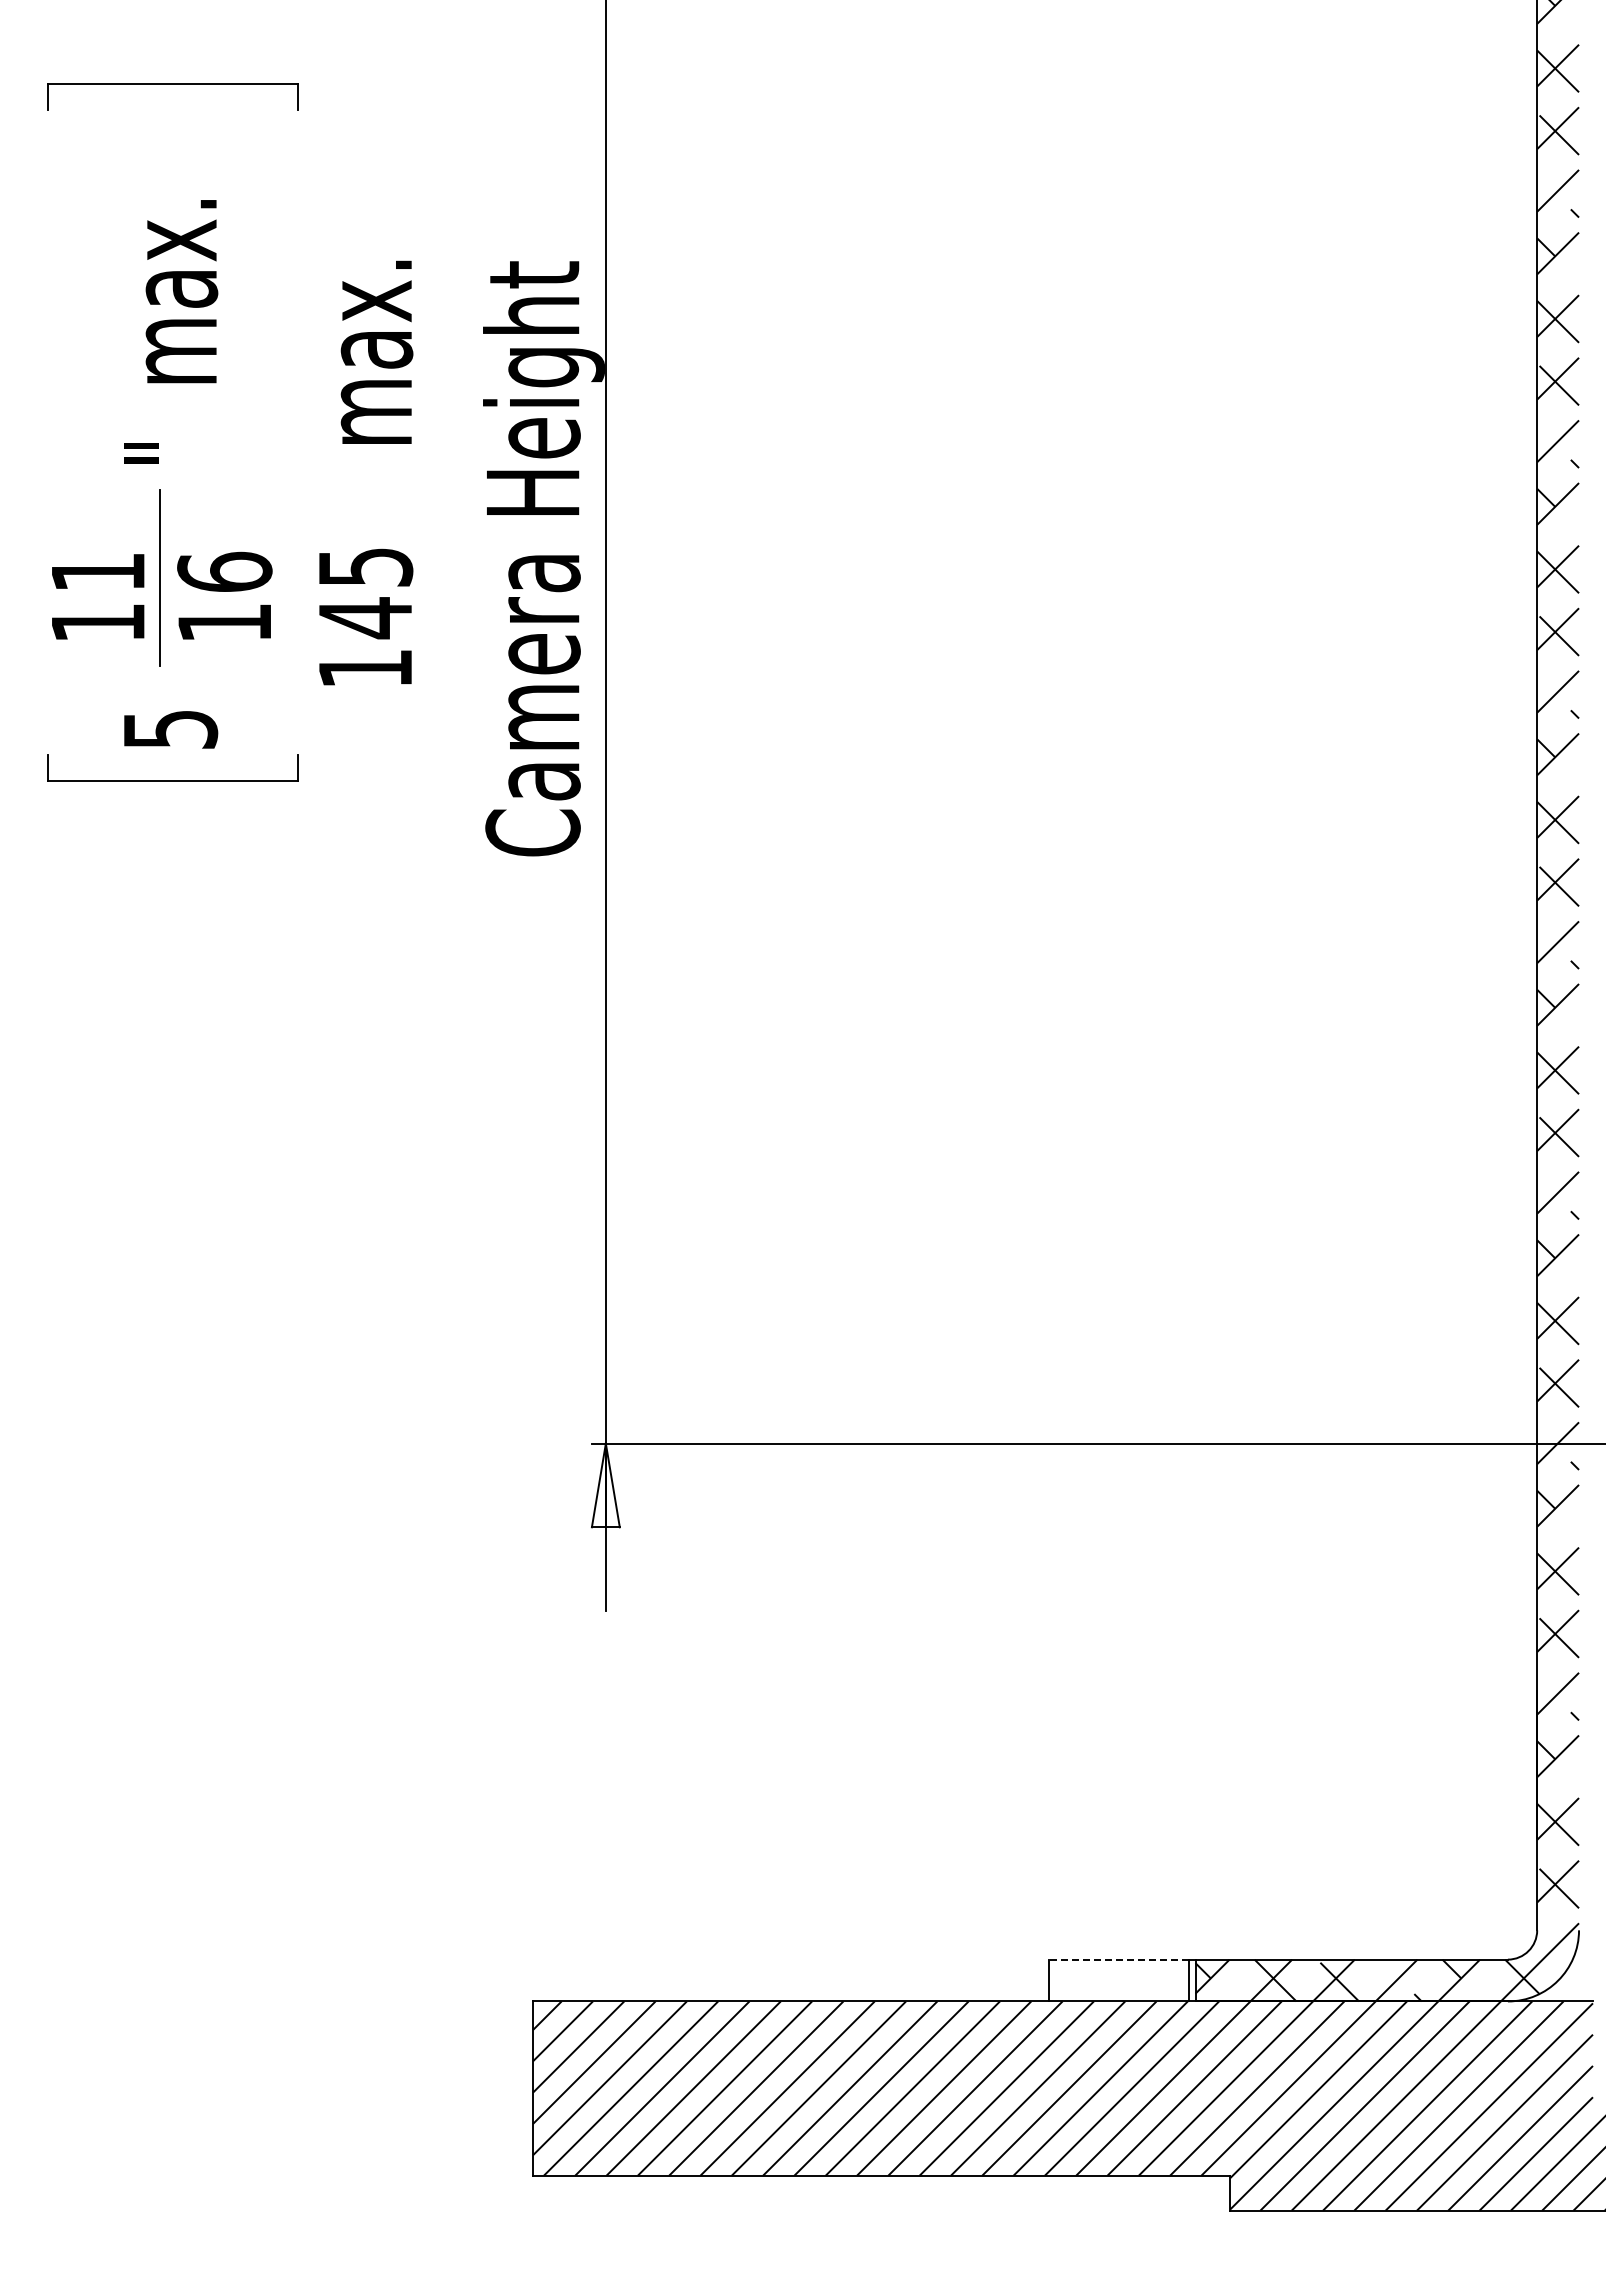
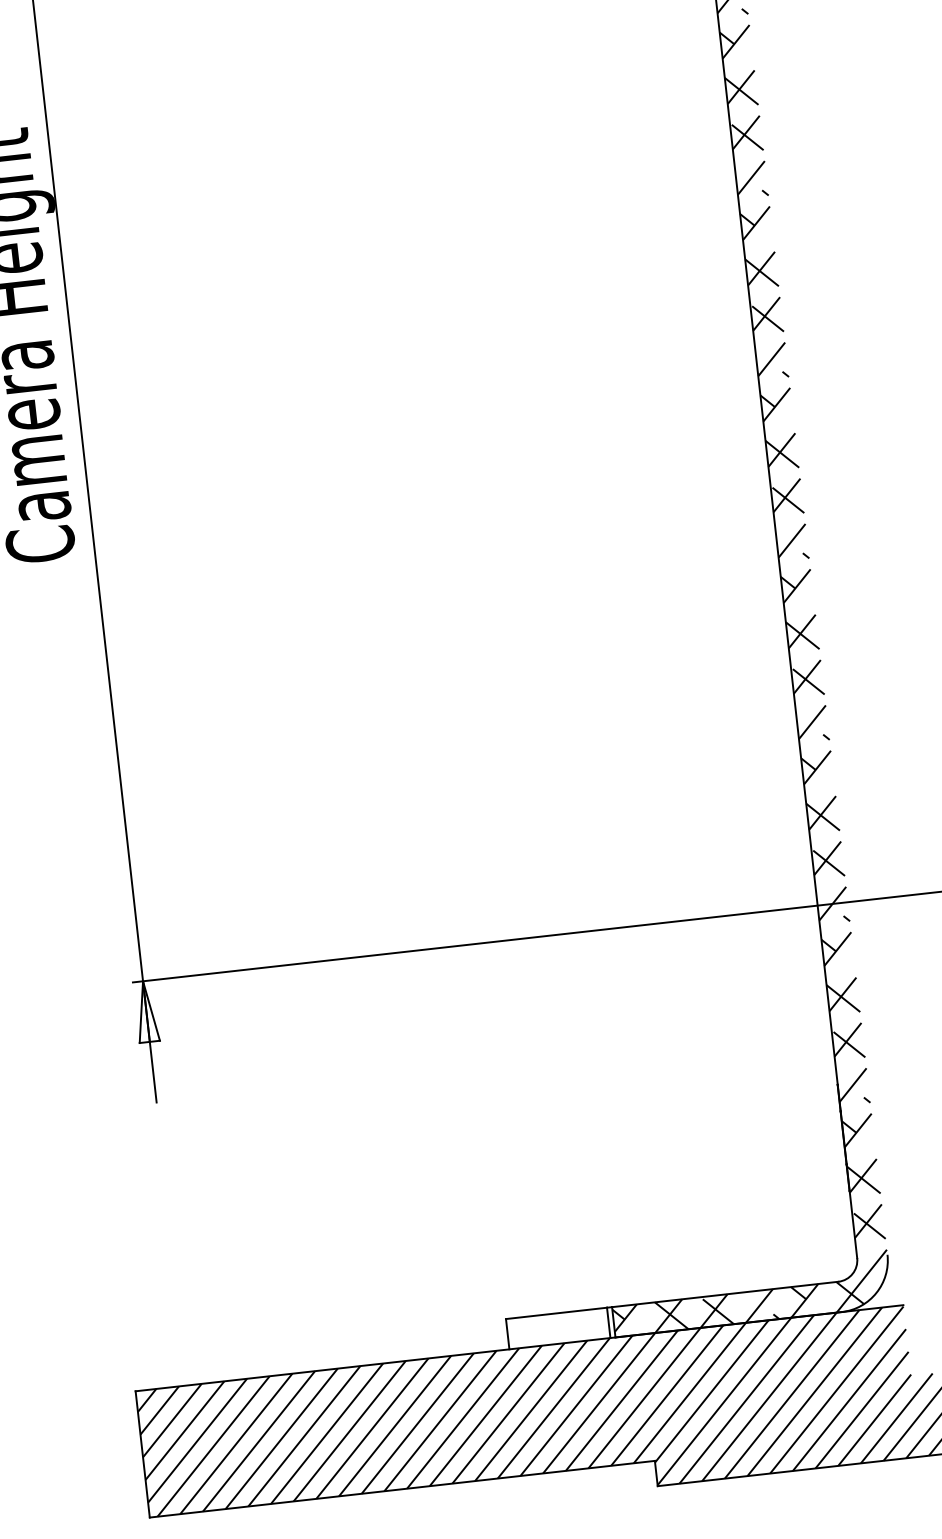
line: (1118, 1959) -> (556, 1313), dashed -> solid

